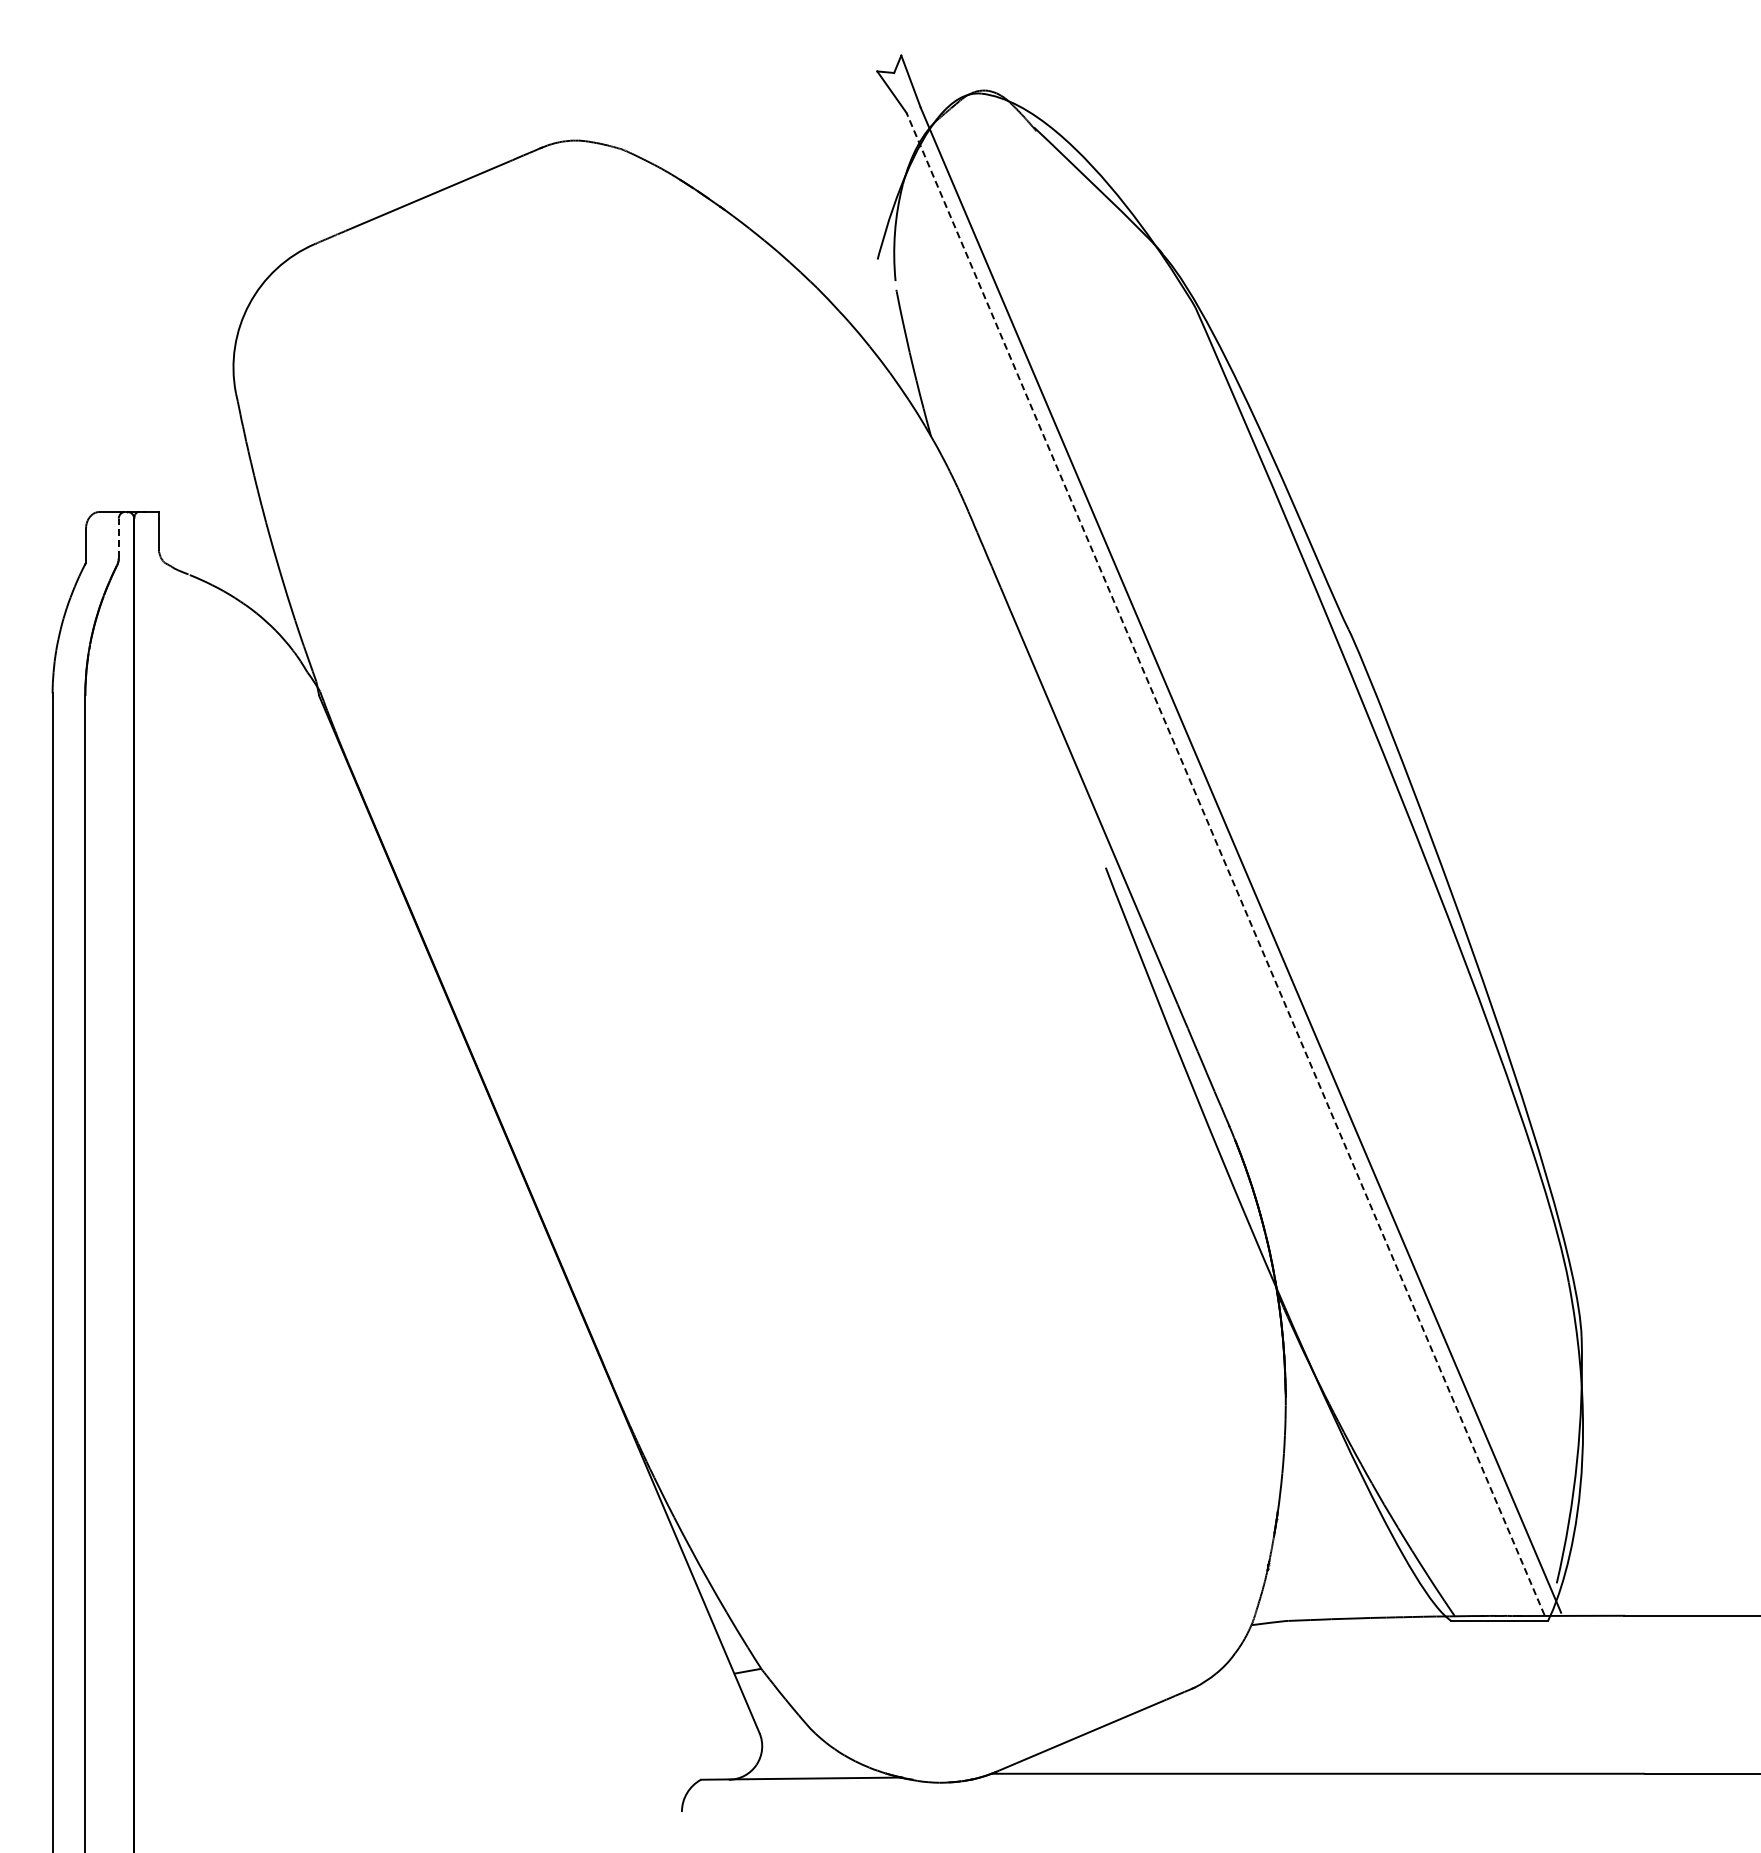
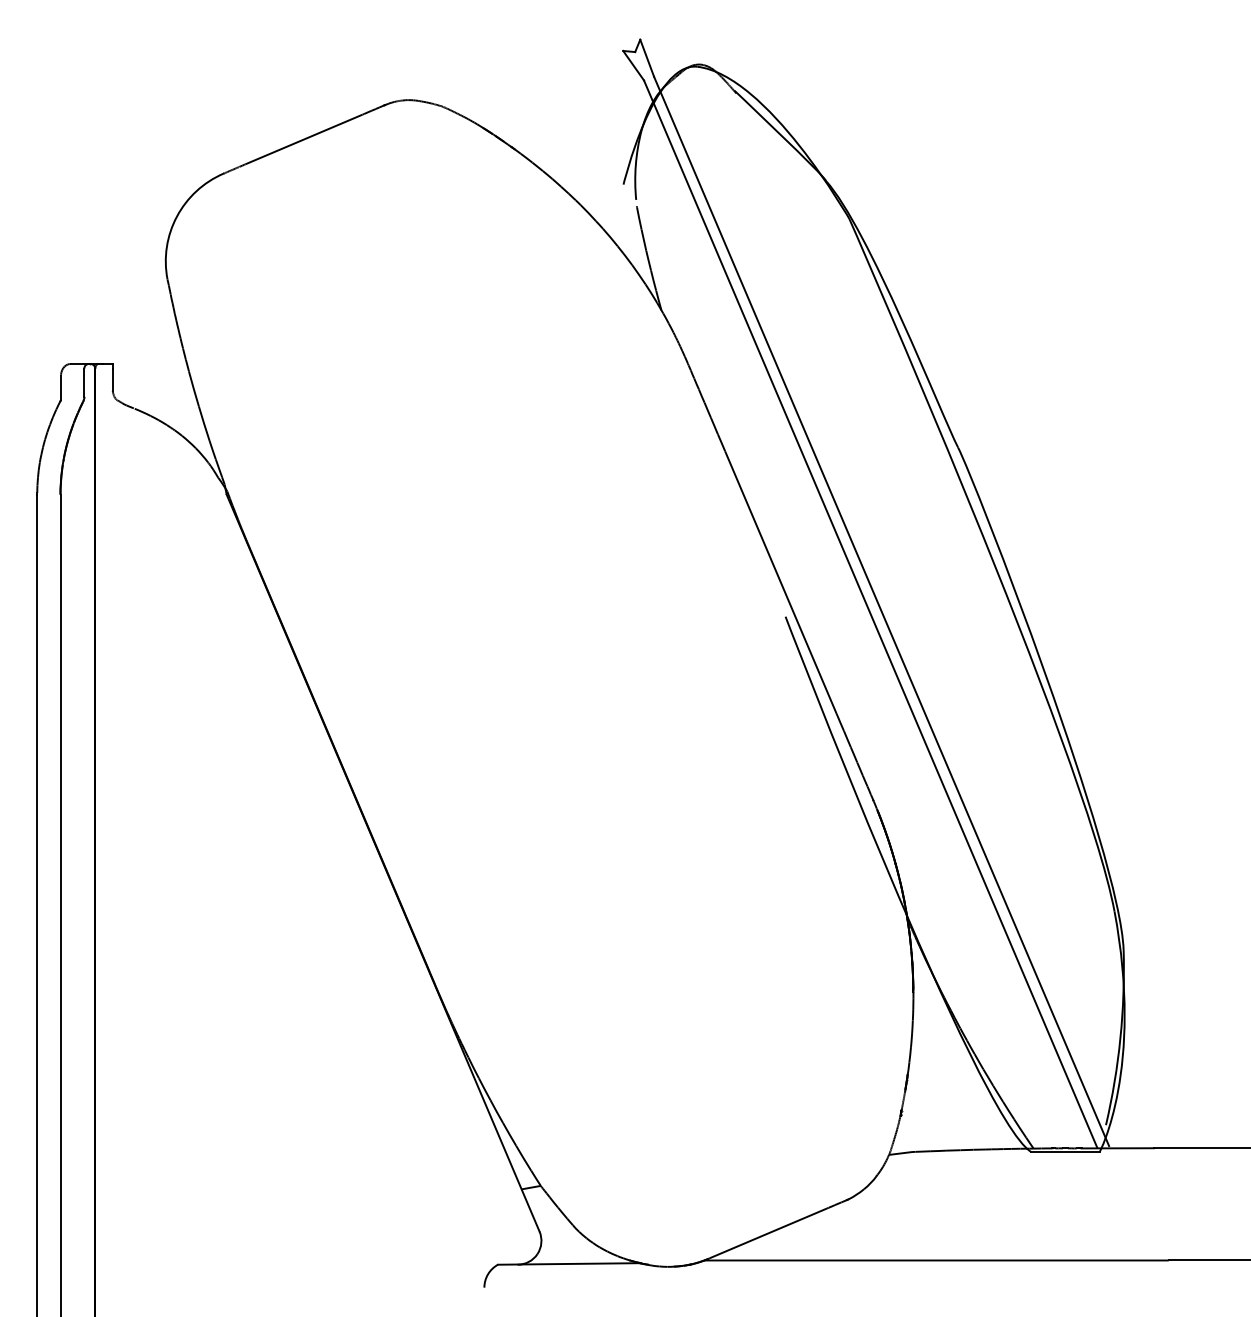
line: (118, 538) -> (84, 382), dashed -> solid
line: (1225, 863) -> (870, 613), dashed -> solid

